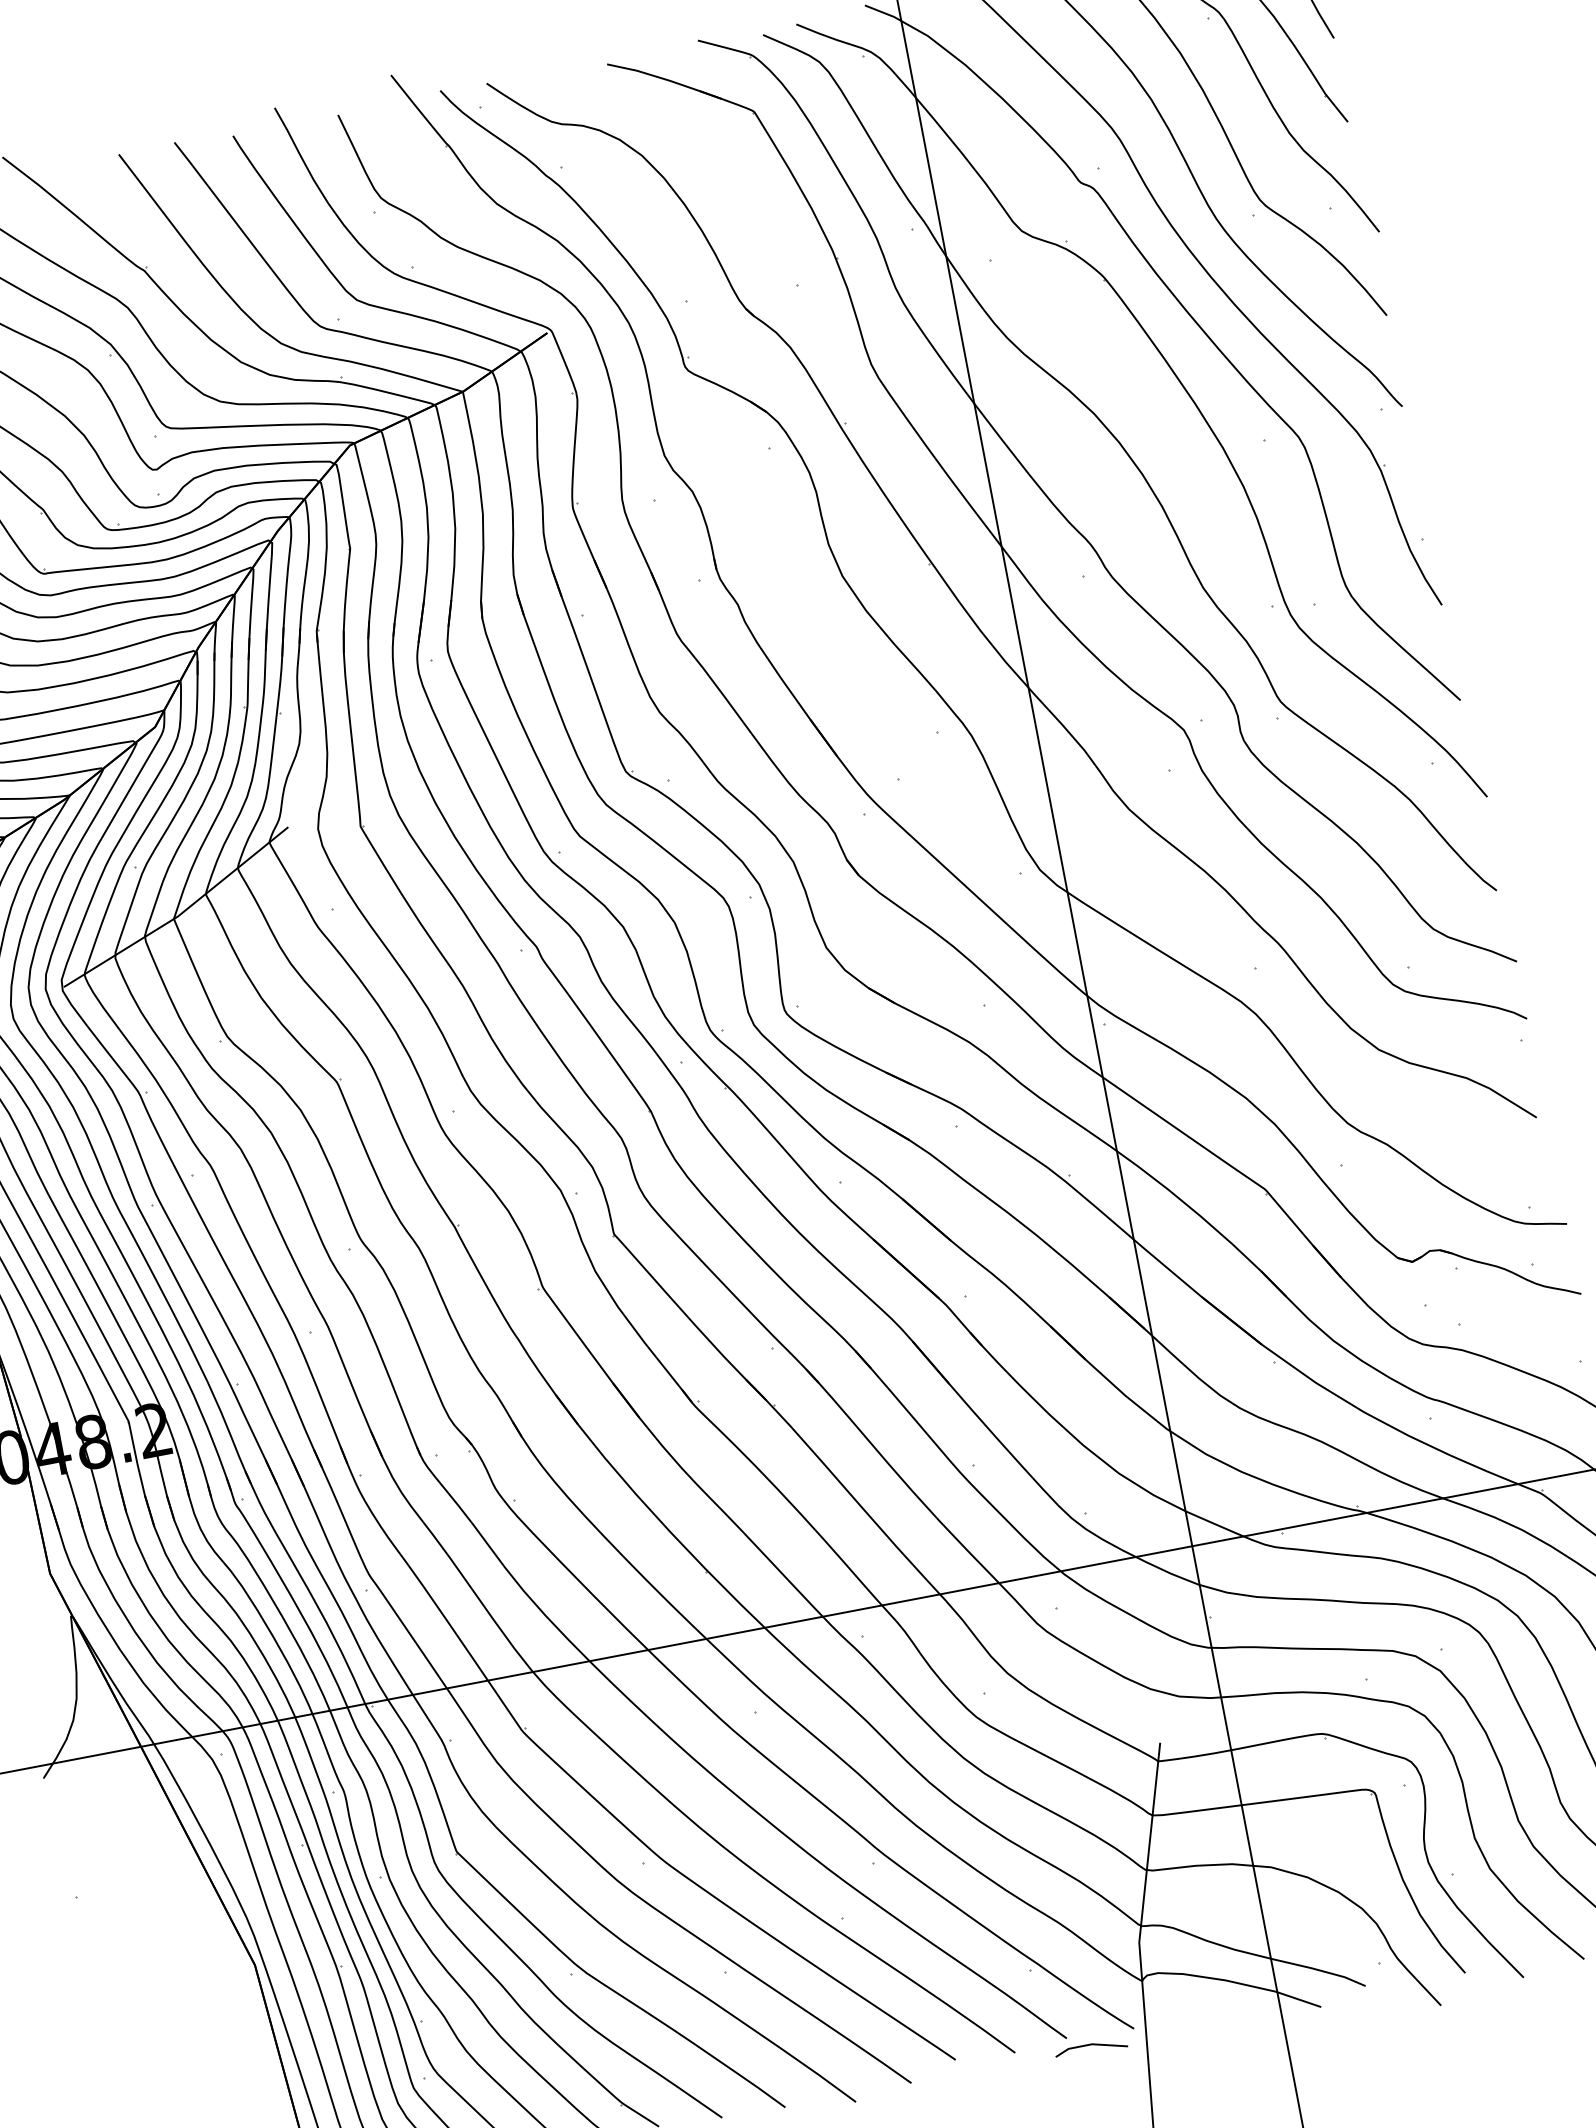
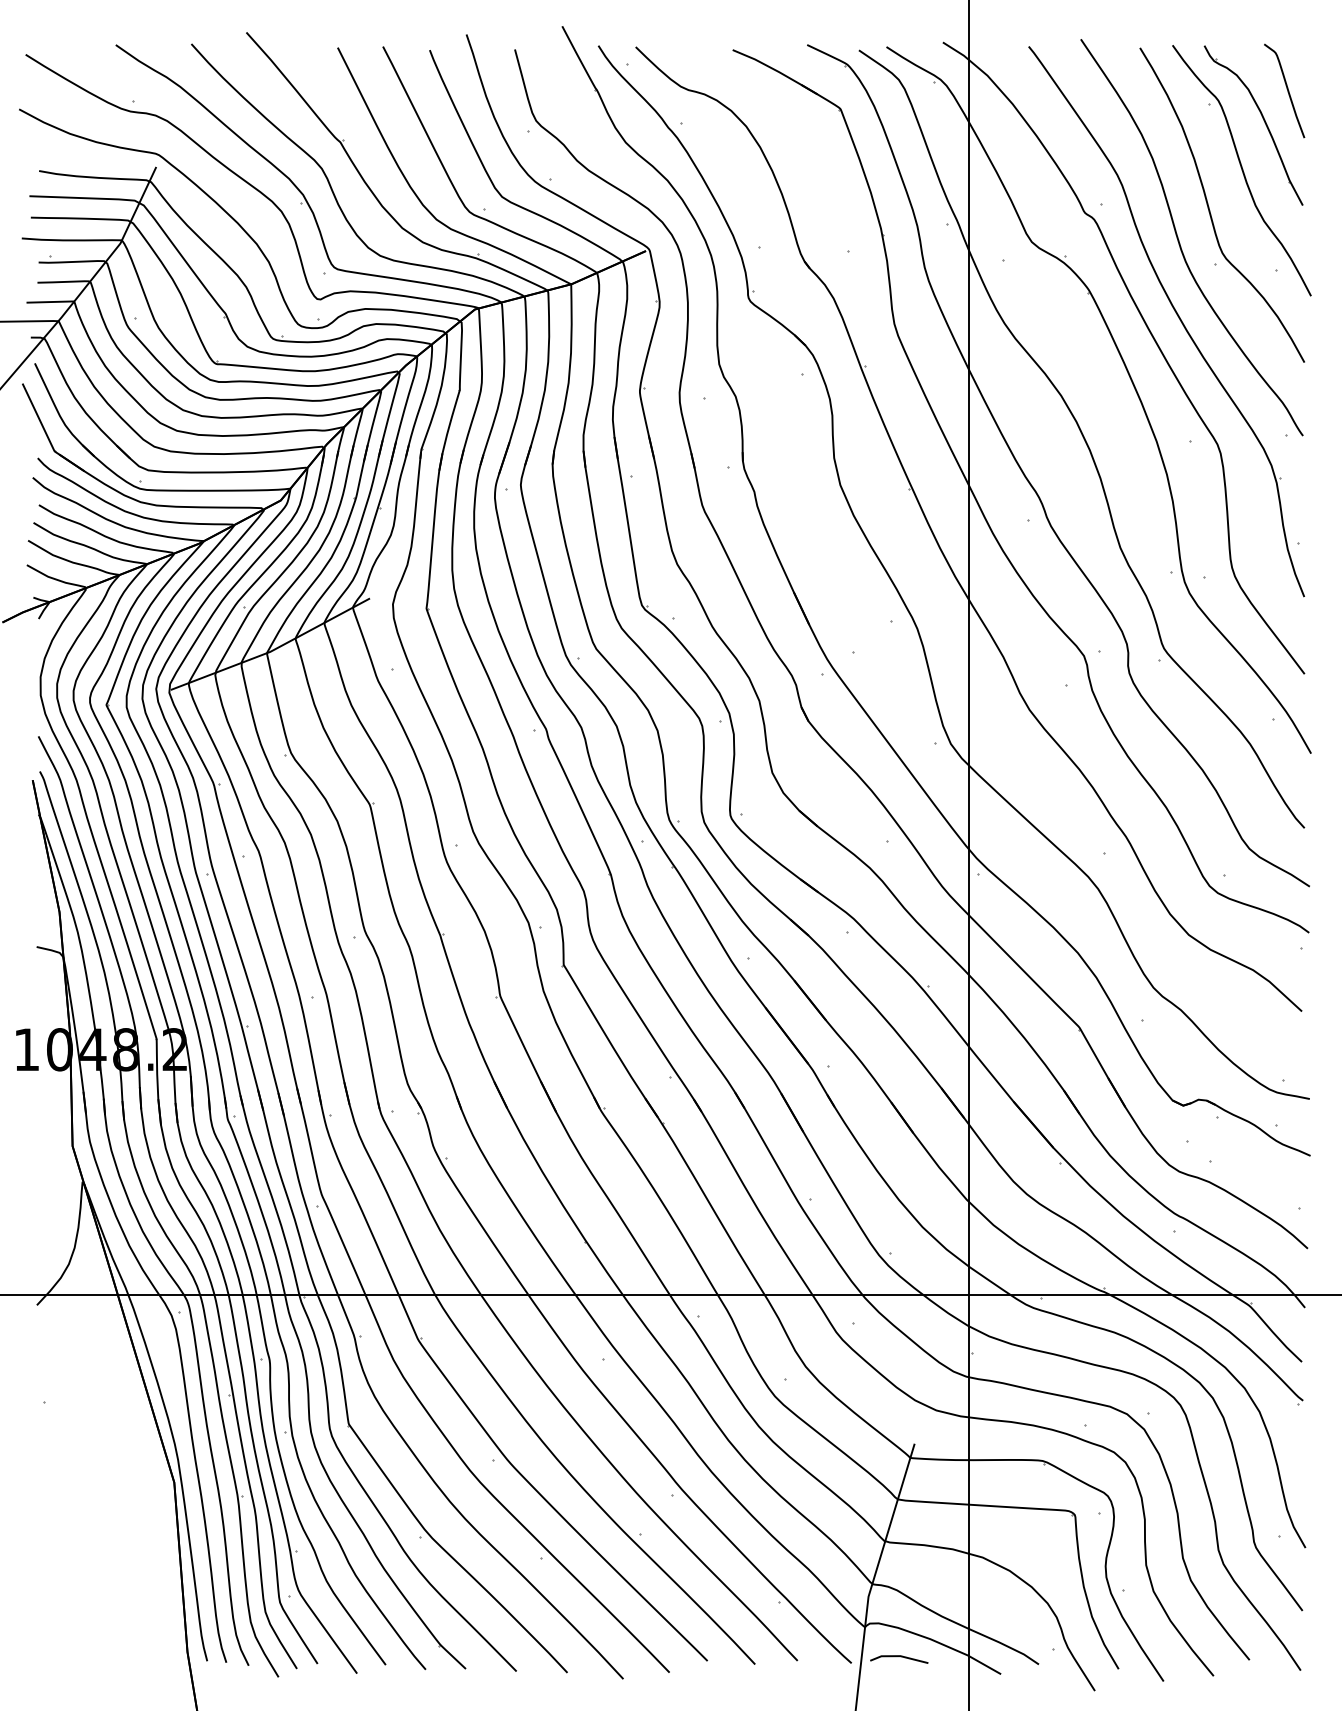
line: (1092, 2045) -> (900, 1657), moved

